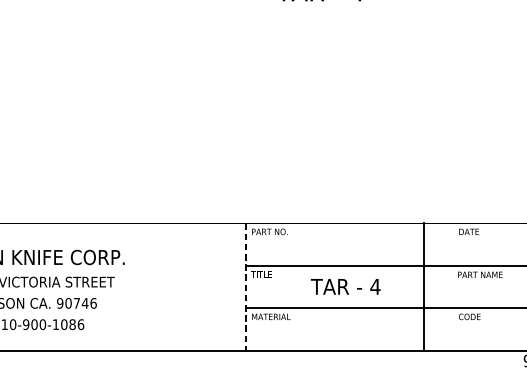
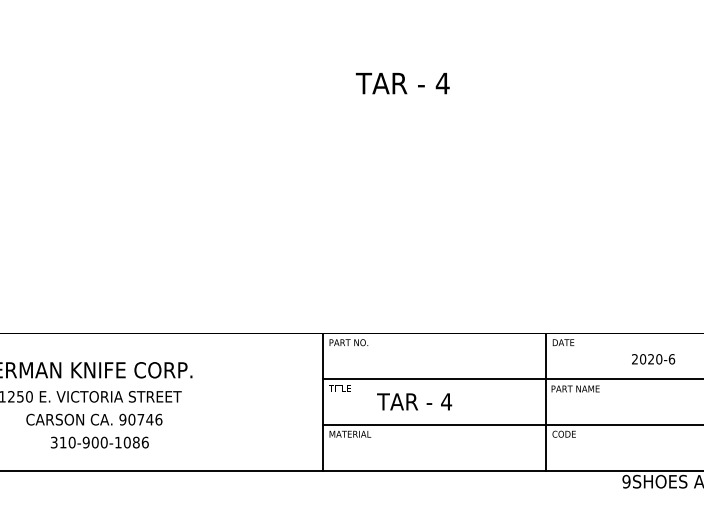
text: (345, 286) -> (414, 401), moved
line: (424, 286) -> (546, 401), moved
line: (246, 287) -> (323, 402), dashed -> solid

